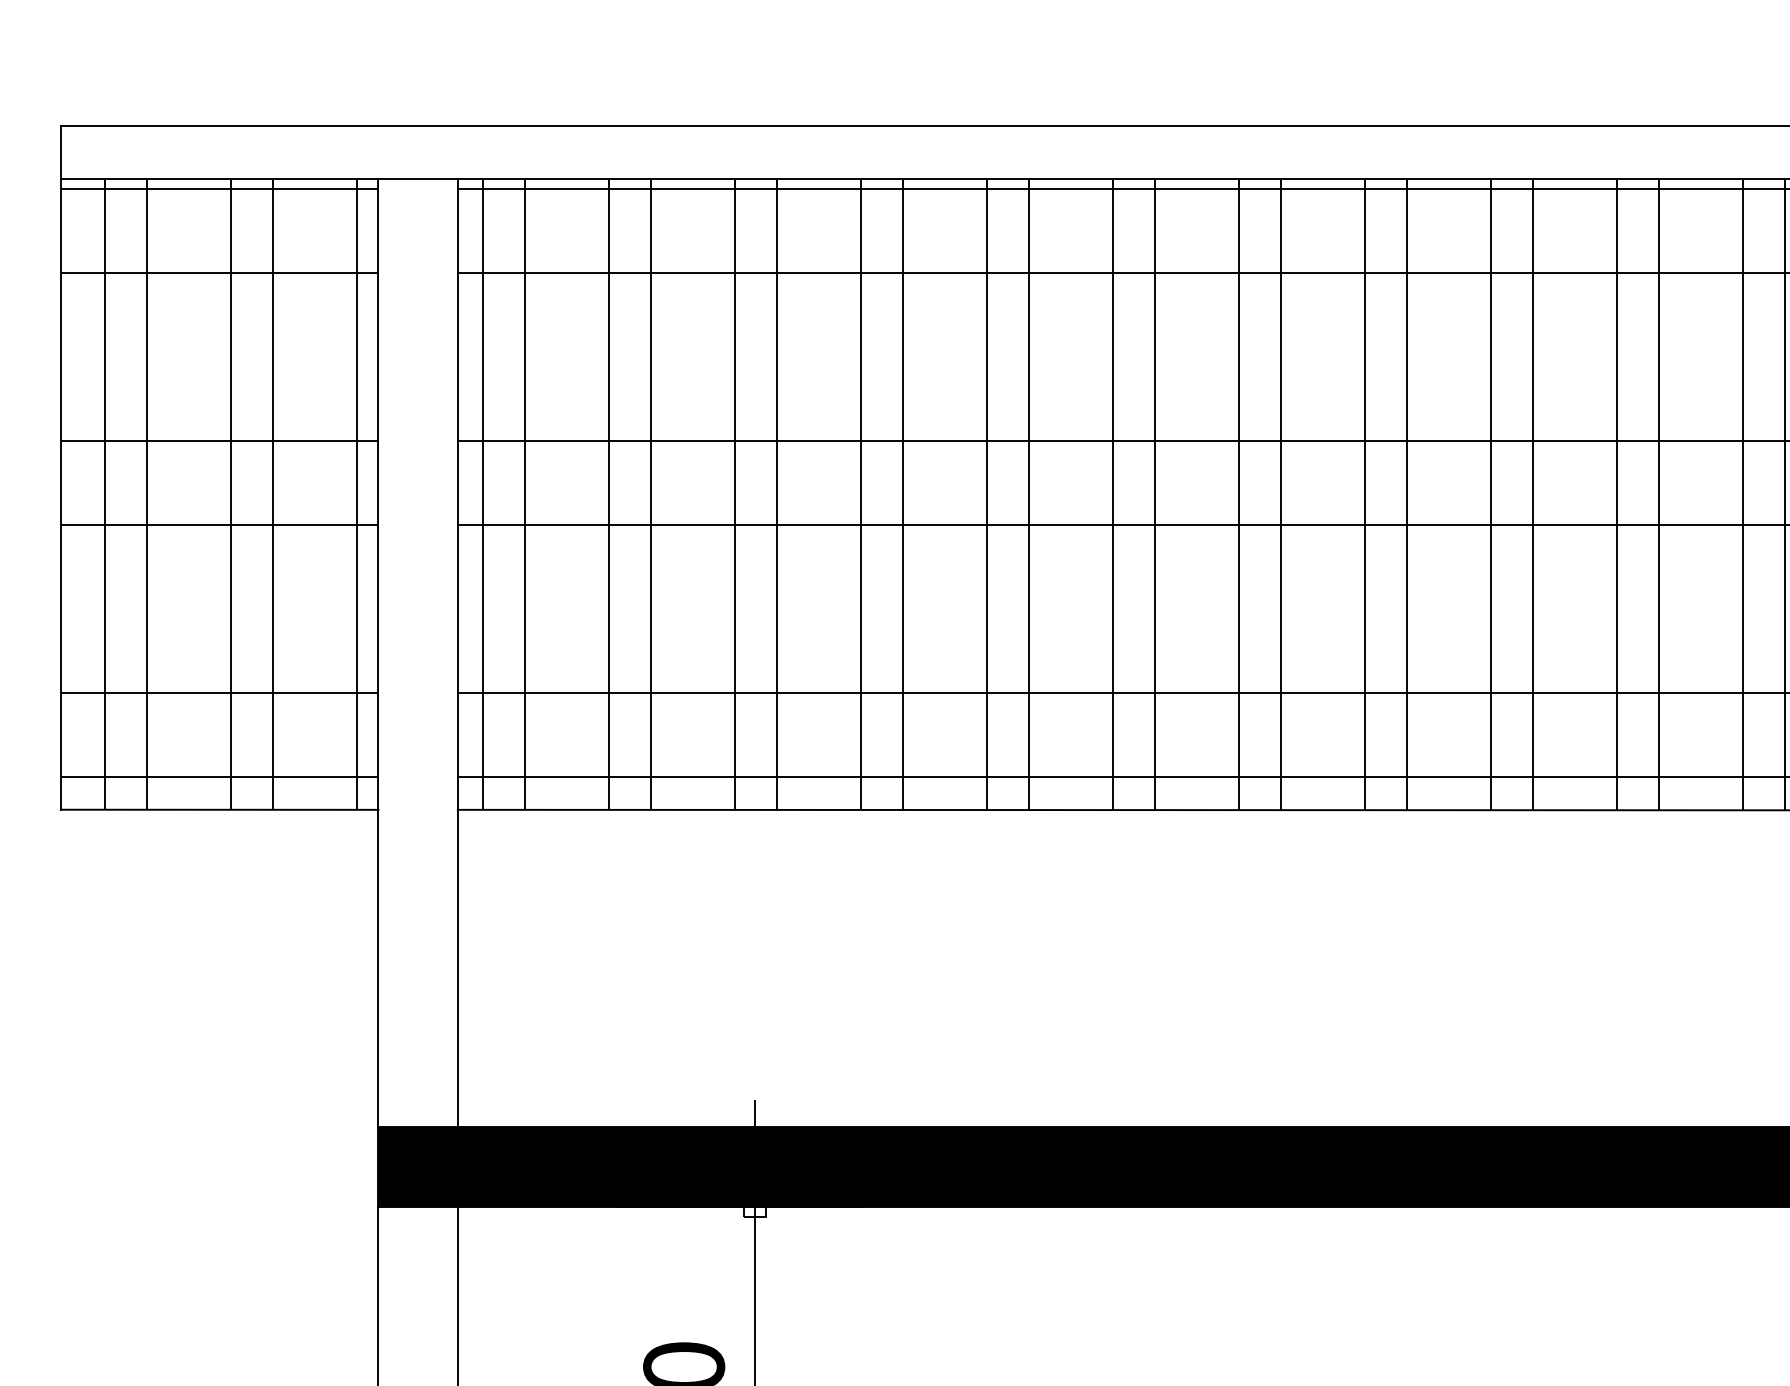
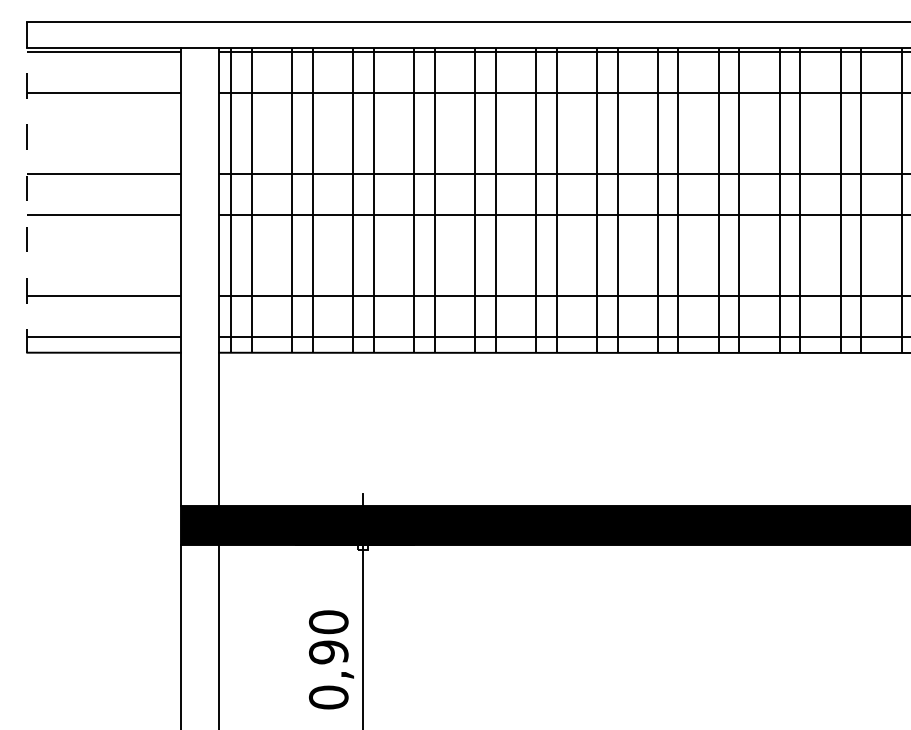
line: (61, 468) -> (27, 187), solid -> dashed
hatch: (230, 492) -> (109, 199), removed

